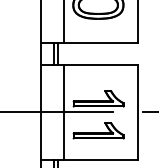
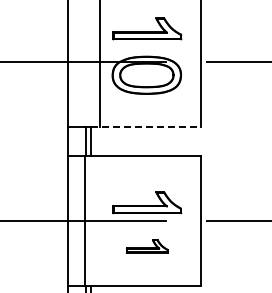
line: (97, 43) -> (145, 127), solid -> dashed
line: (63, 111) -> (84, 220), moved
part: (98, 130) -> (147, 246), size x0.6

